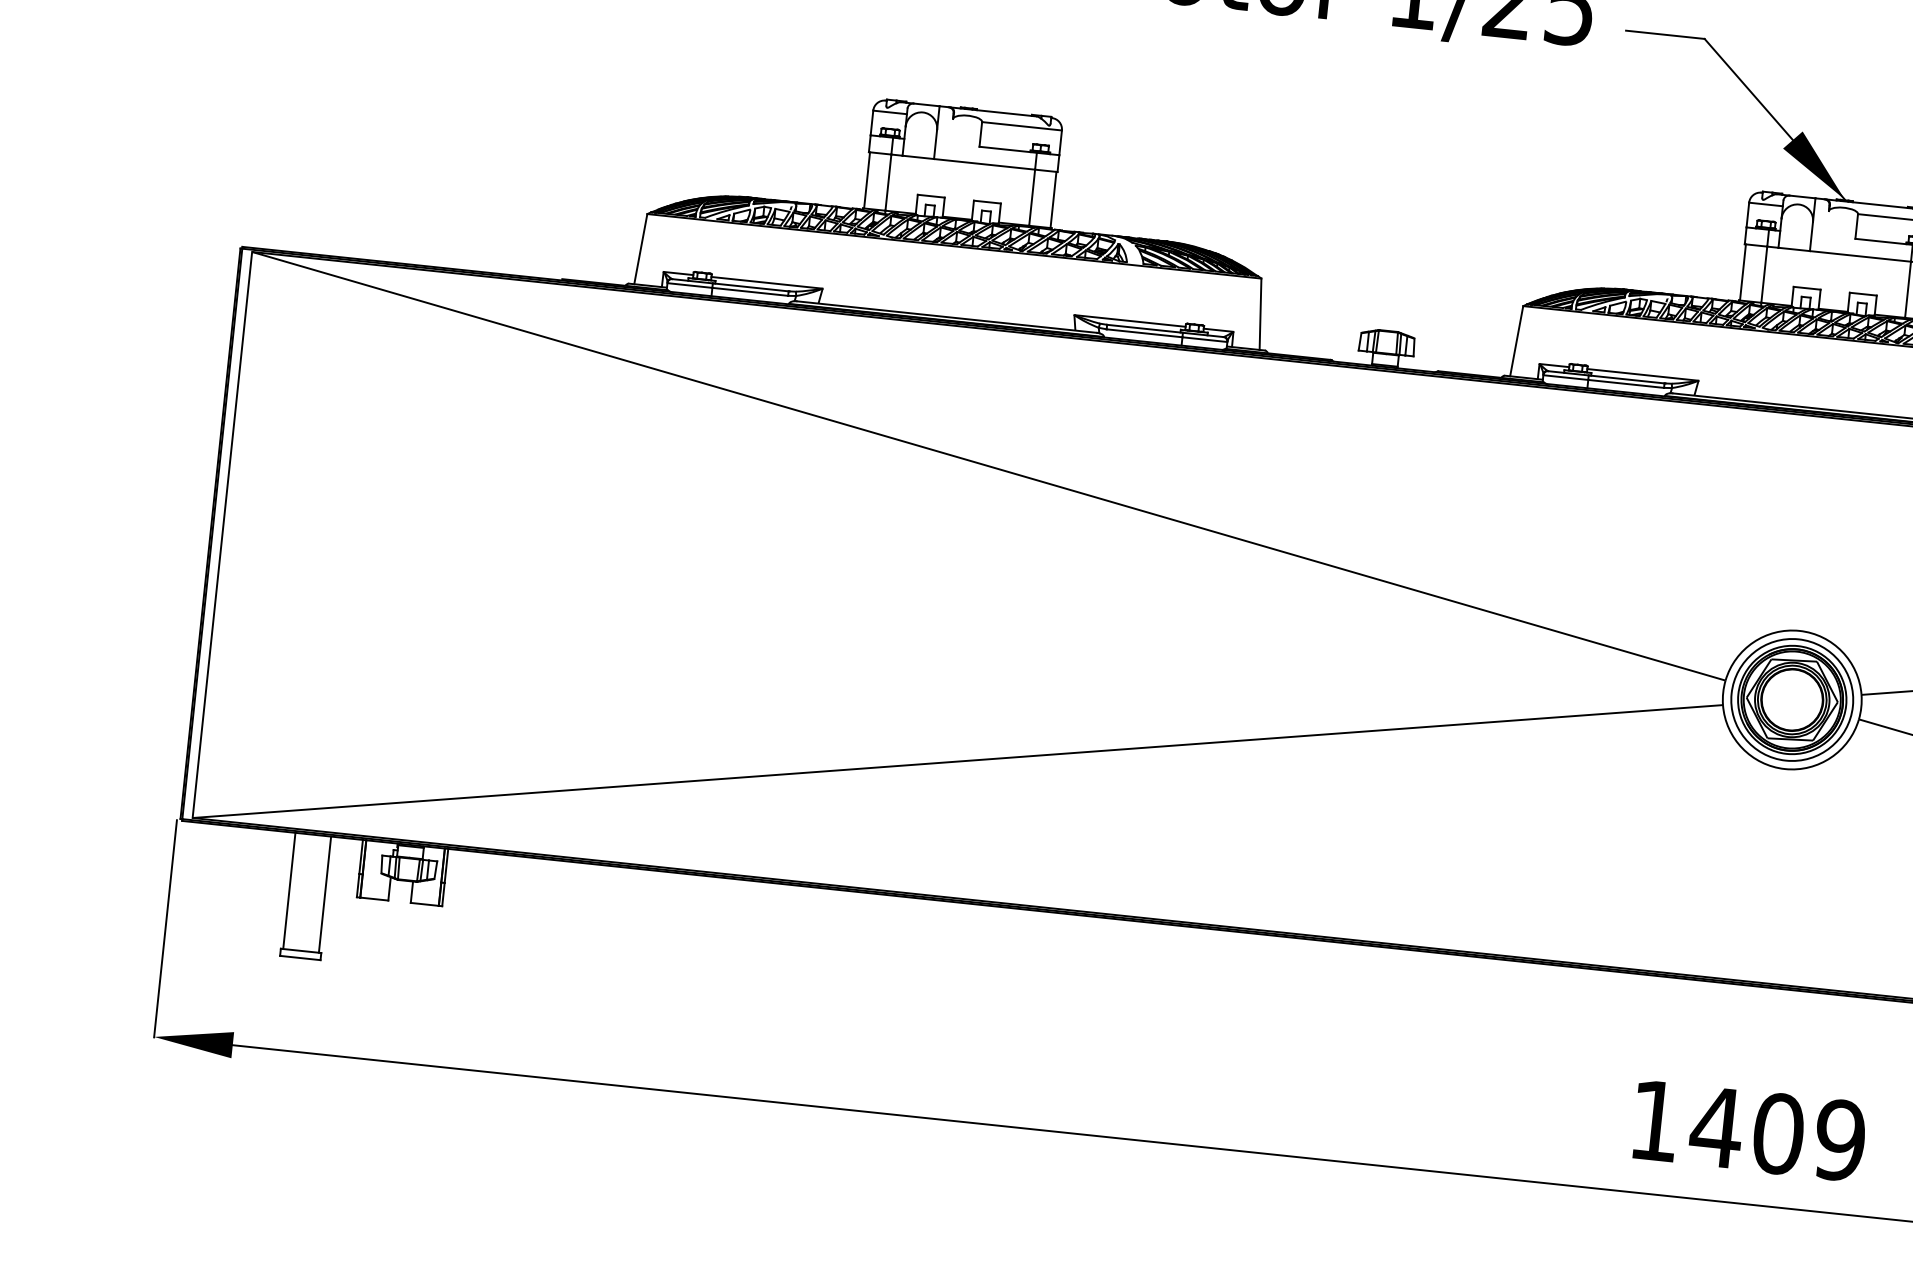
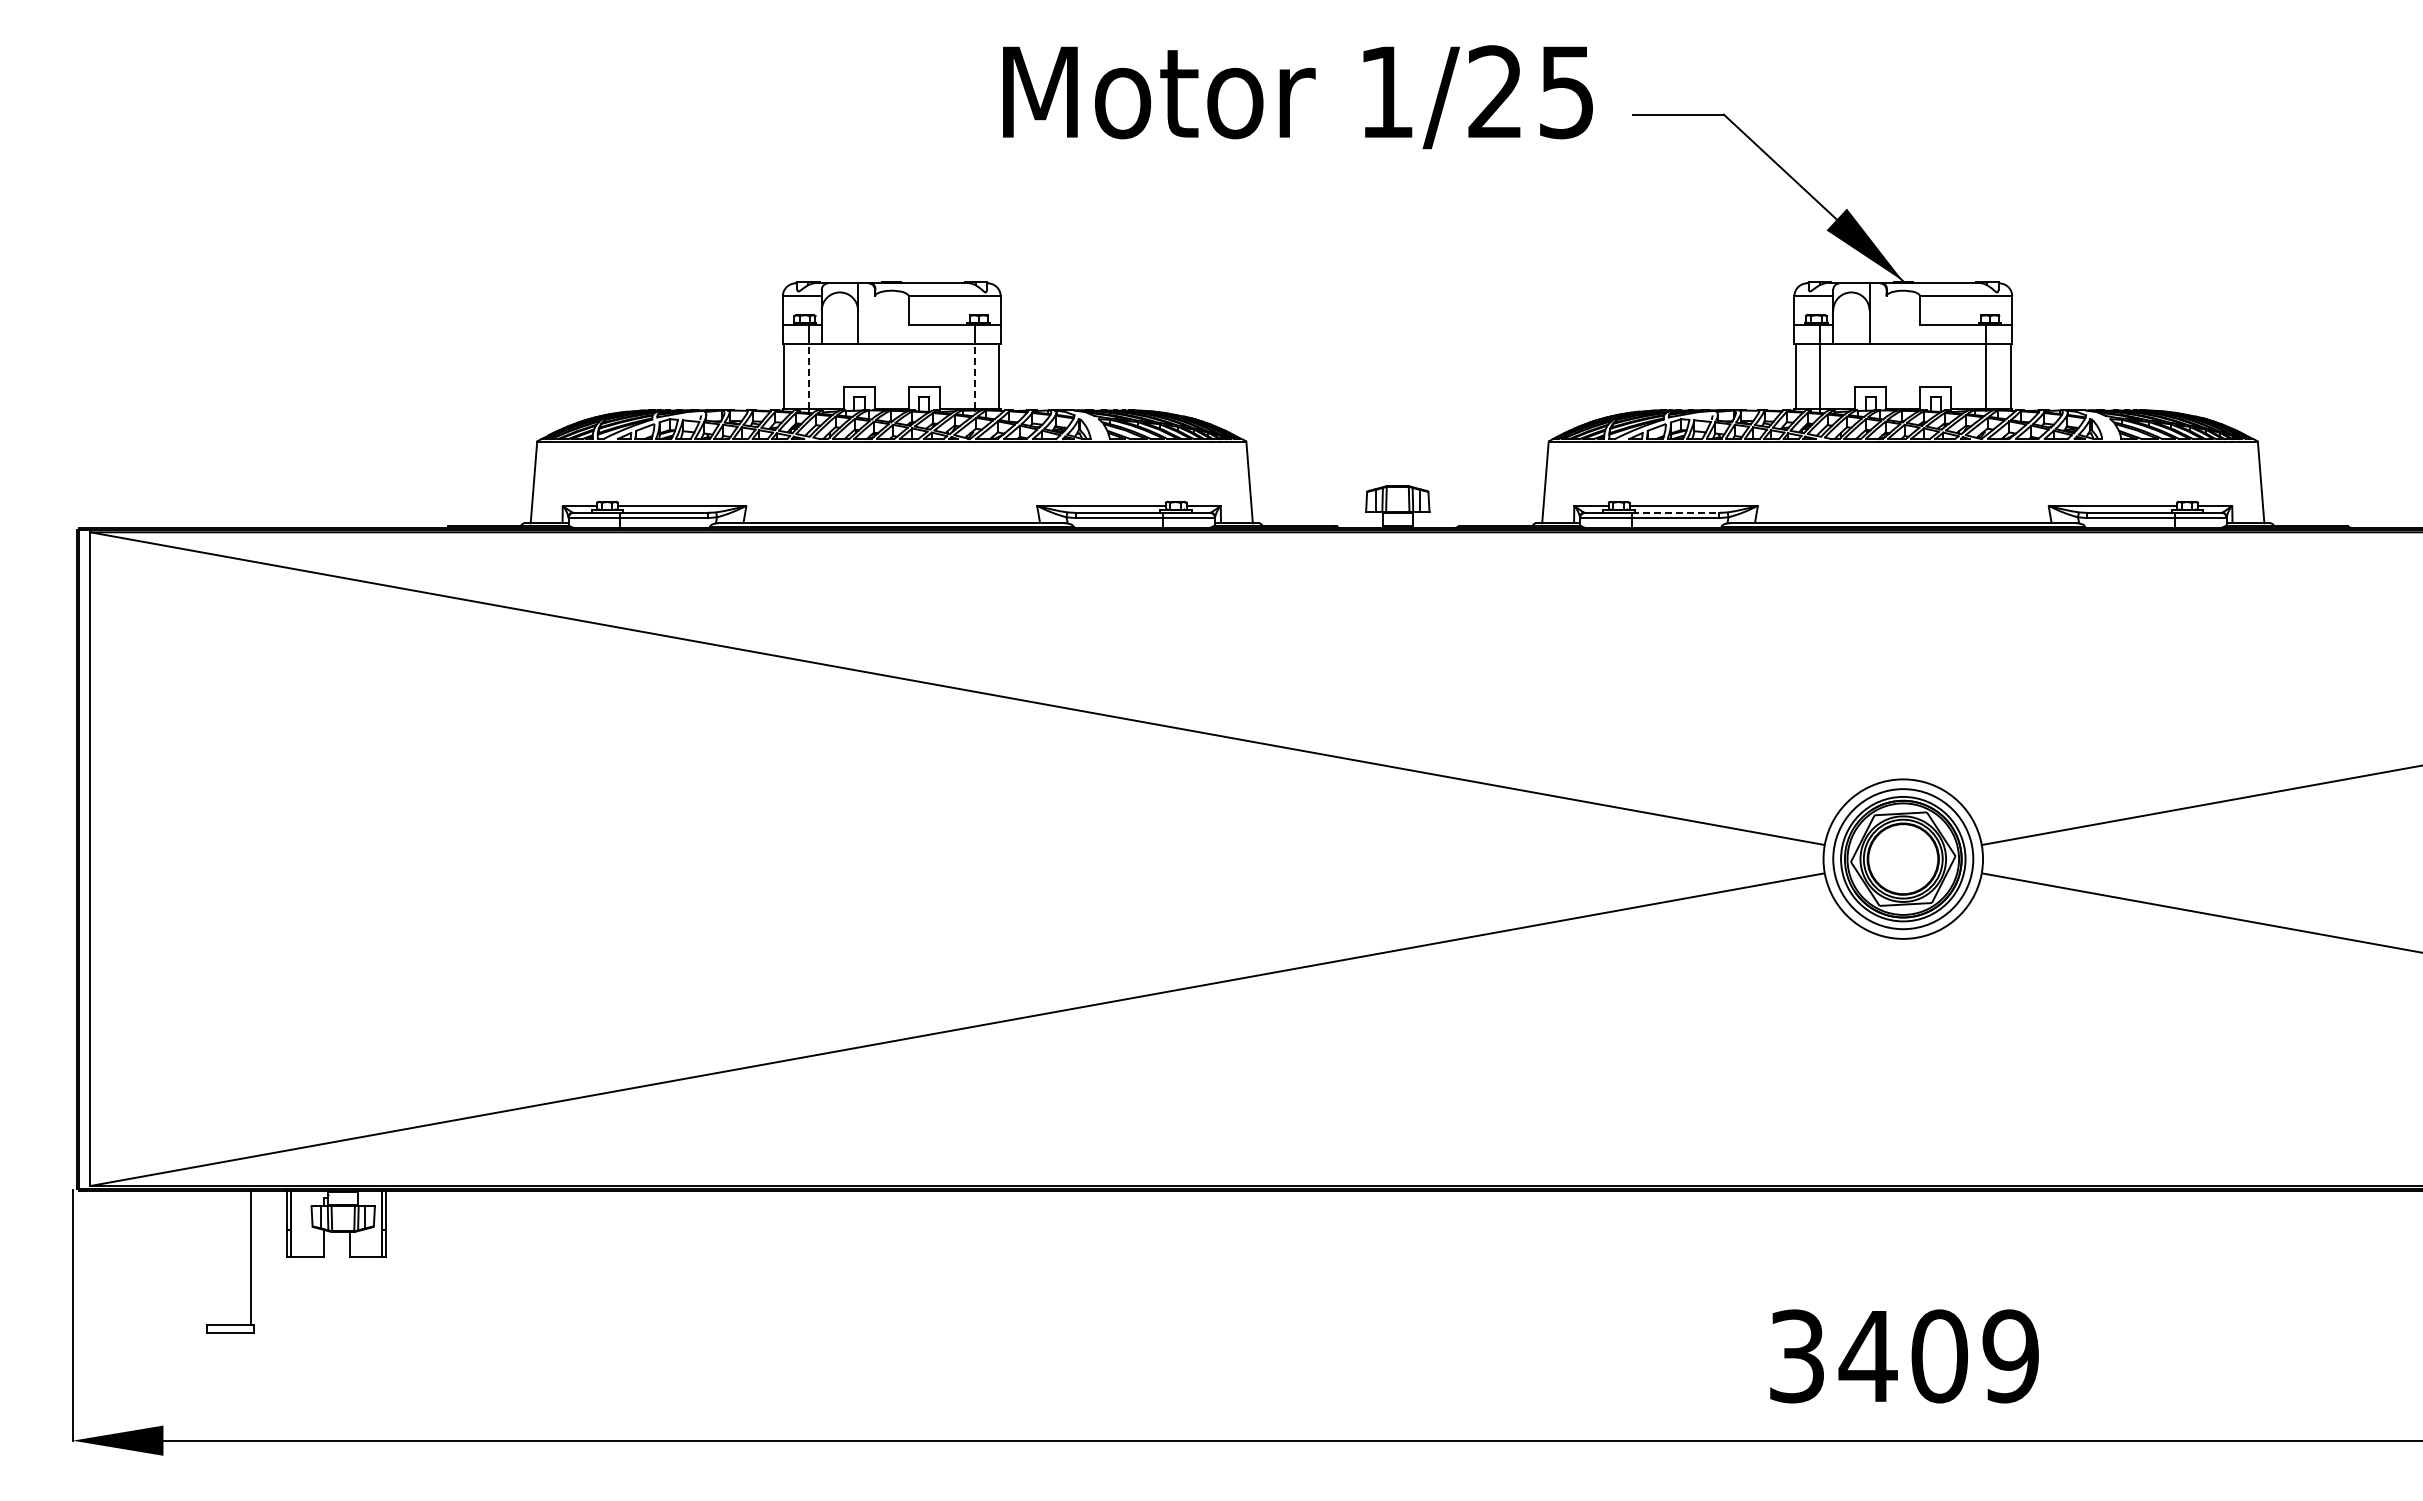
line: (888, 182) -> (808, 376), solid -> dashed
line: (1031, 197) -> (974, 376), solid -> dashed
line: (1626, 379) -> (1675, 512), solid -> dashed
line: (289, 890) -> (209, 1257), removed
text: (1654, 1120) -> (1796, 1356), 1409 -> 3409

